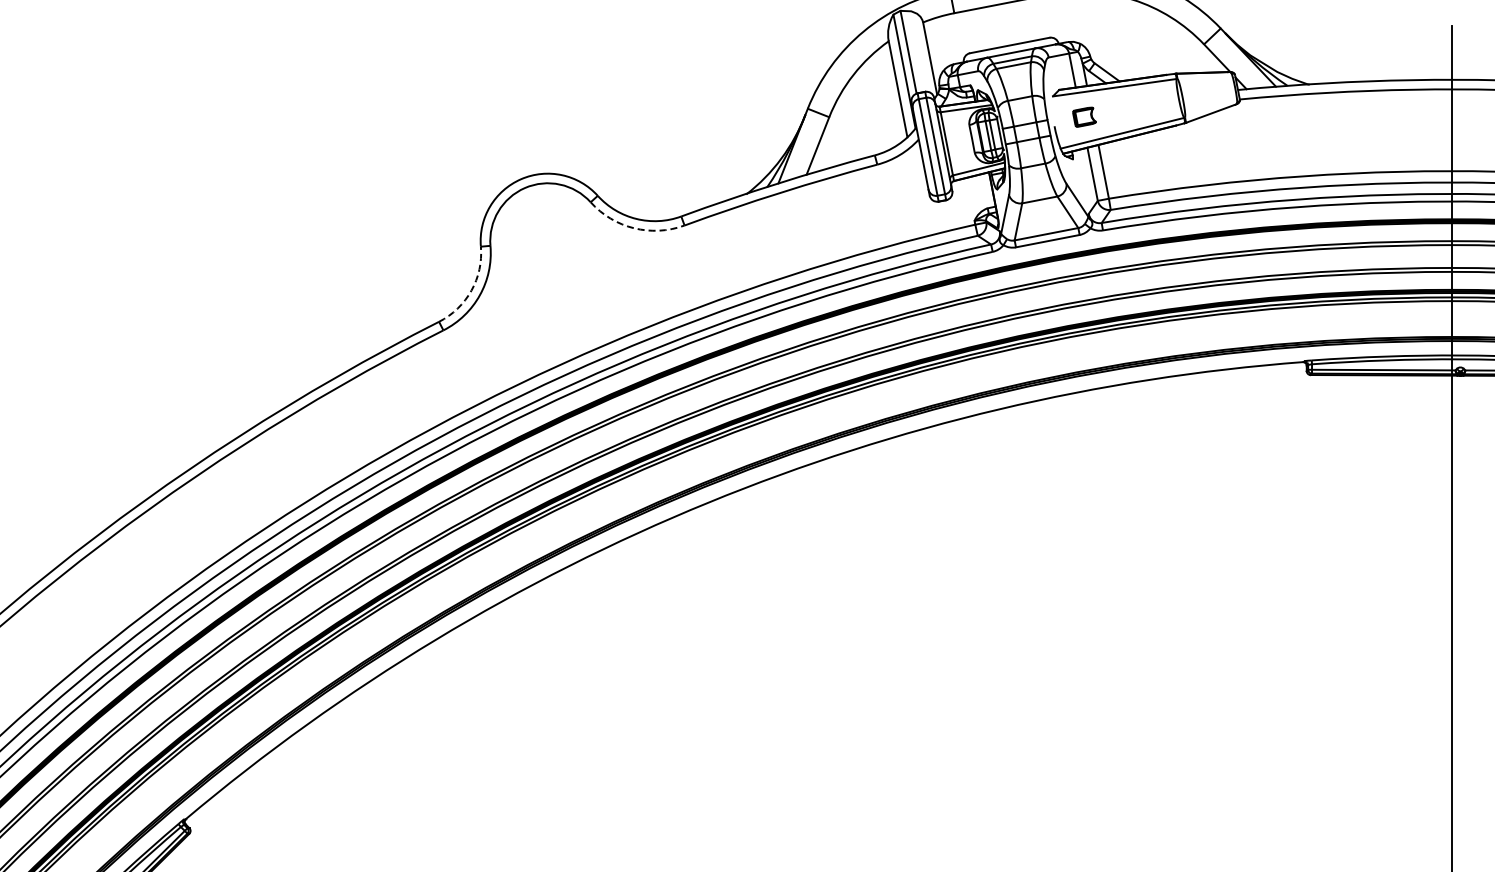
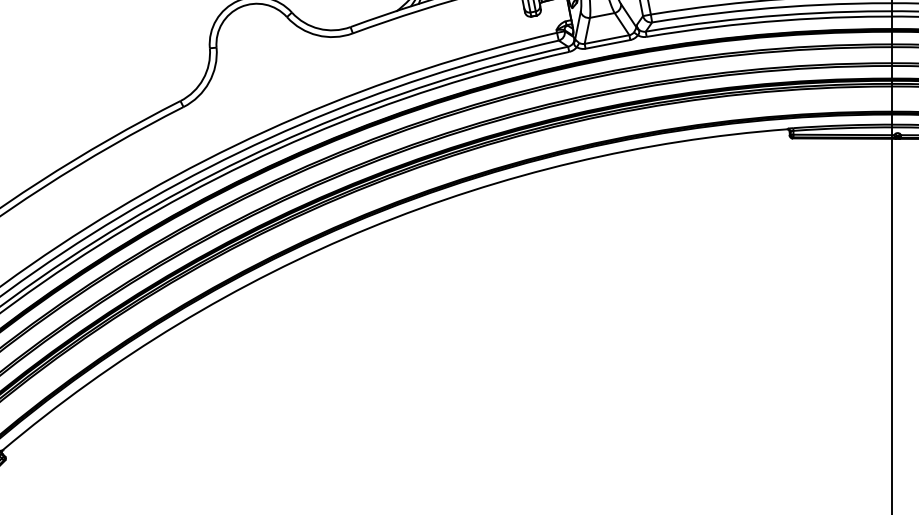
arc: (634, 228) -> (317, 35), dashed -> solid
arc: (471, 290) -> (203, 79), dashed -> solid

